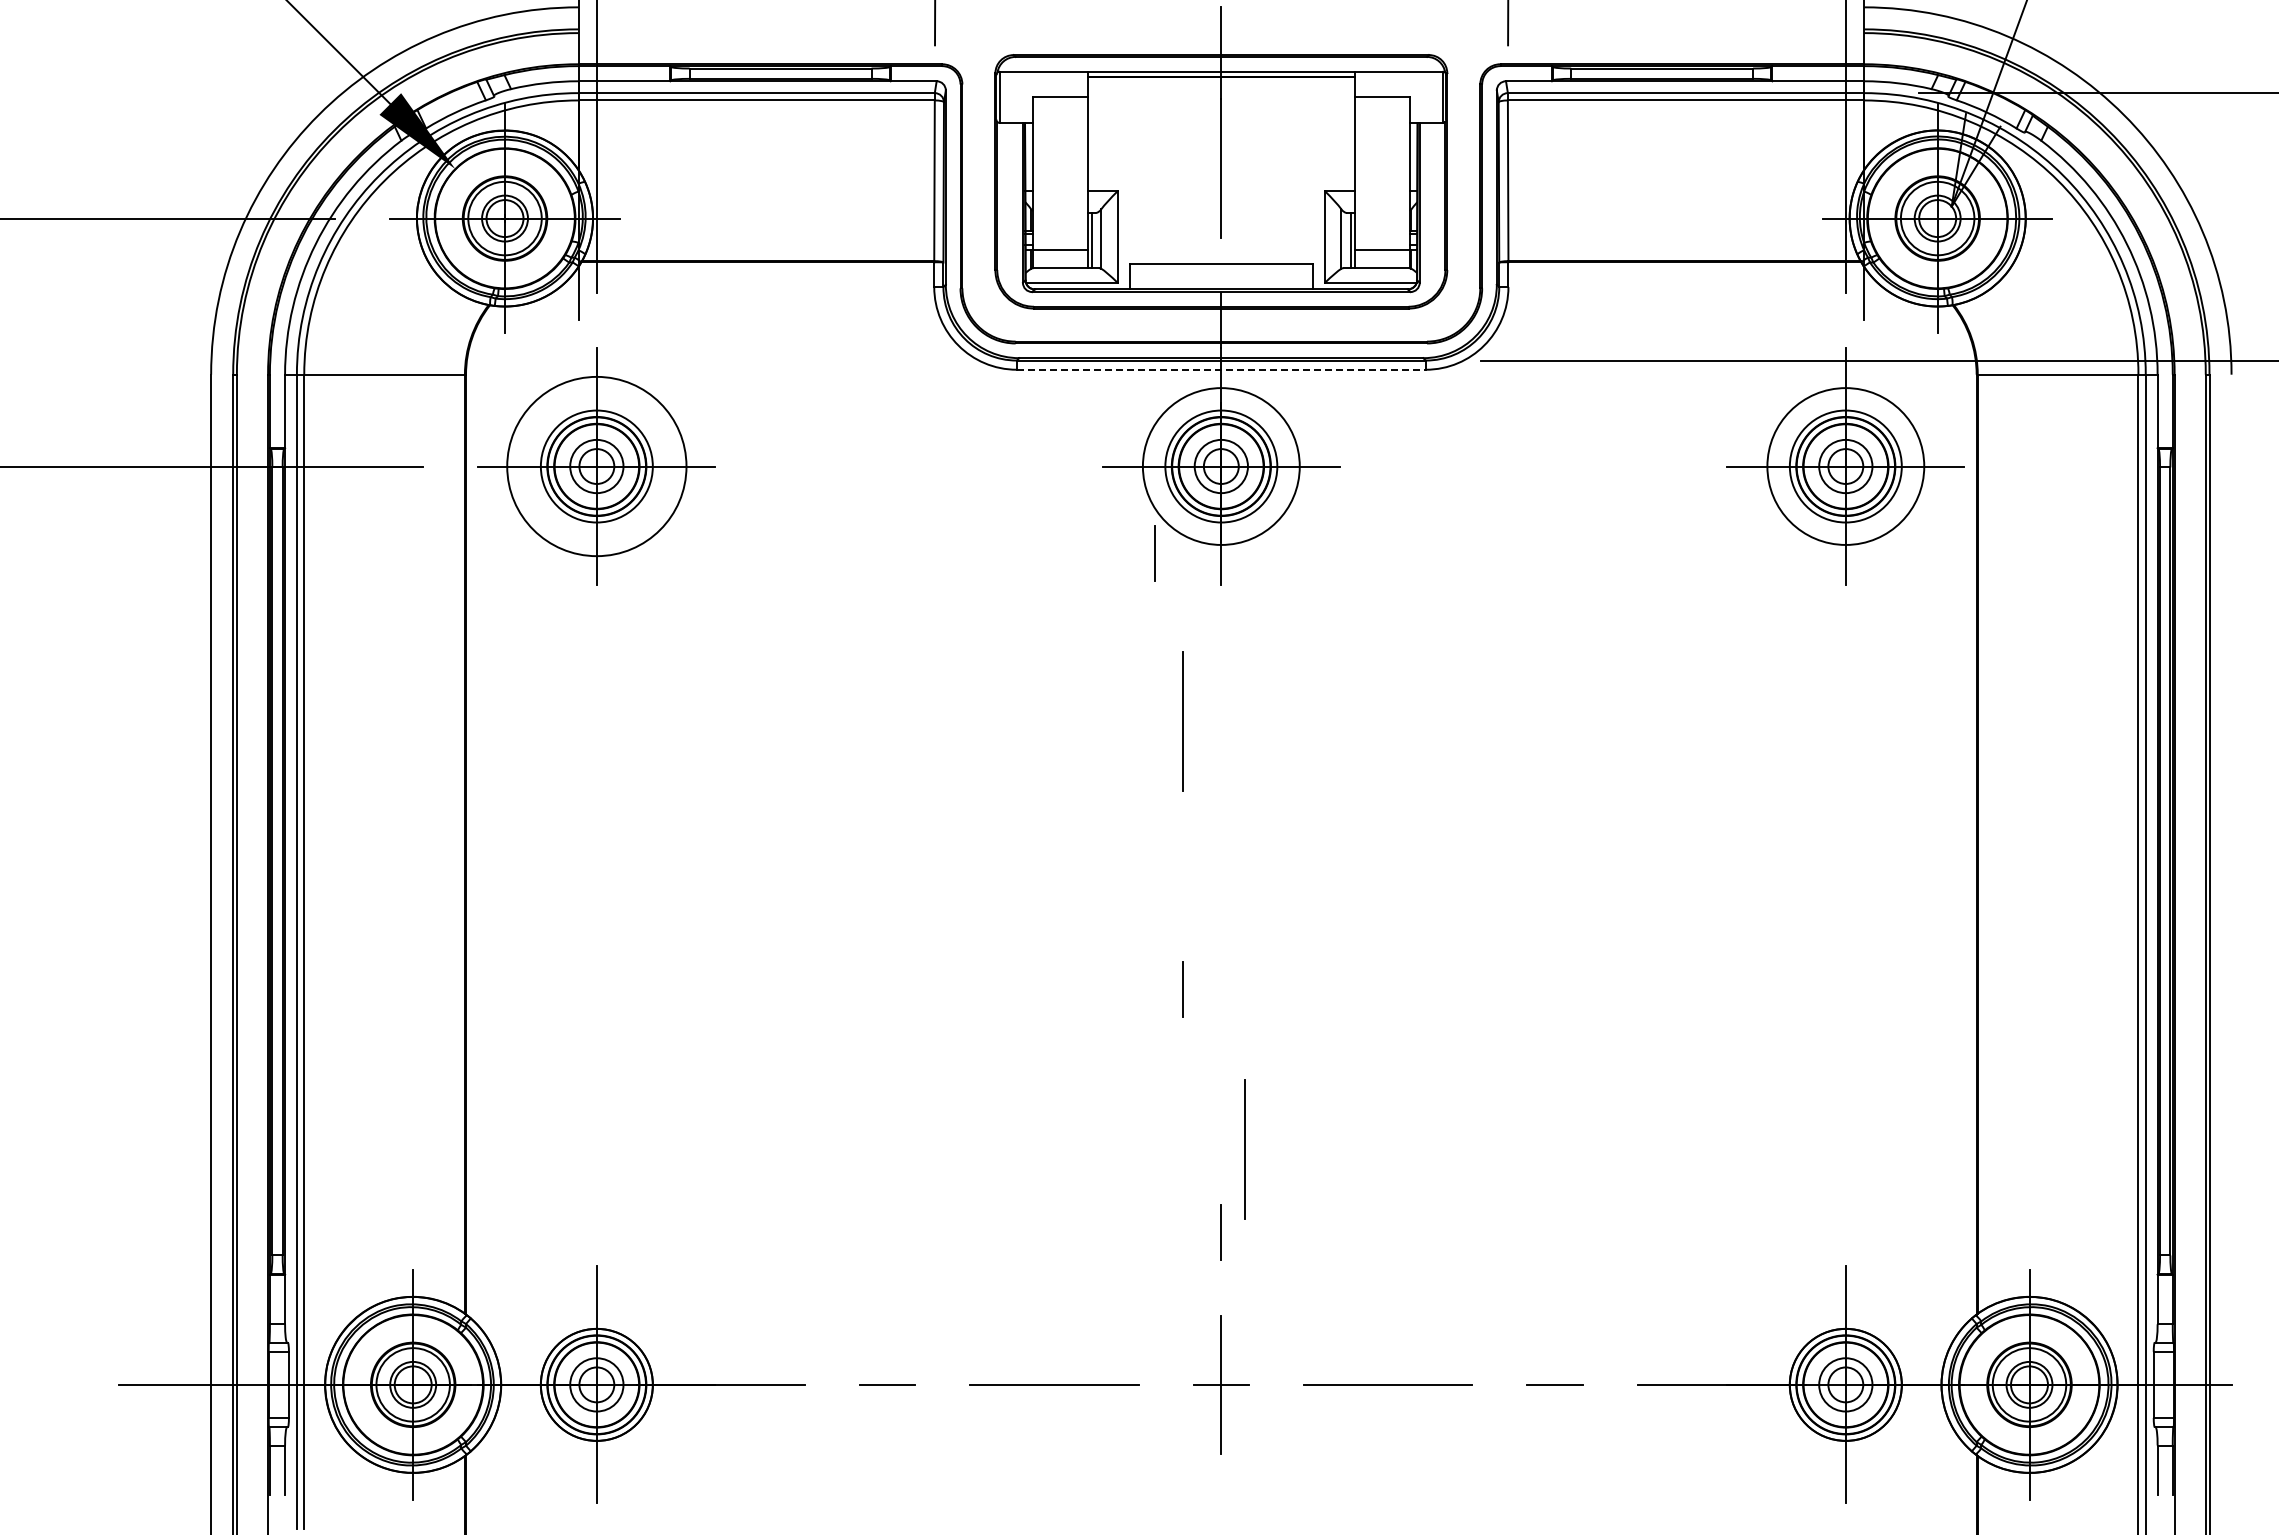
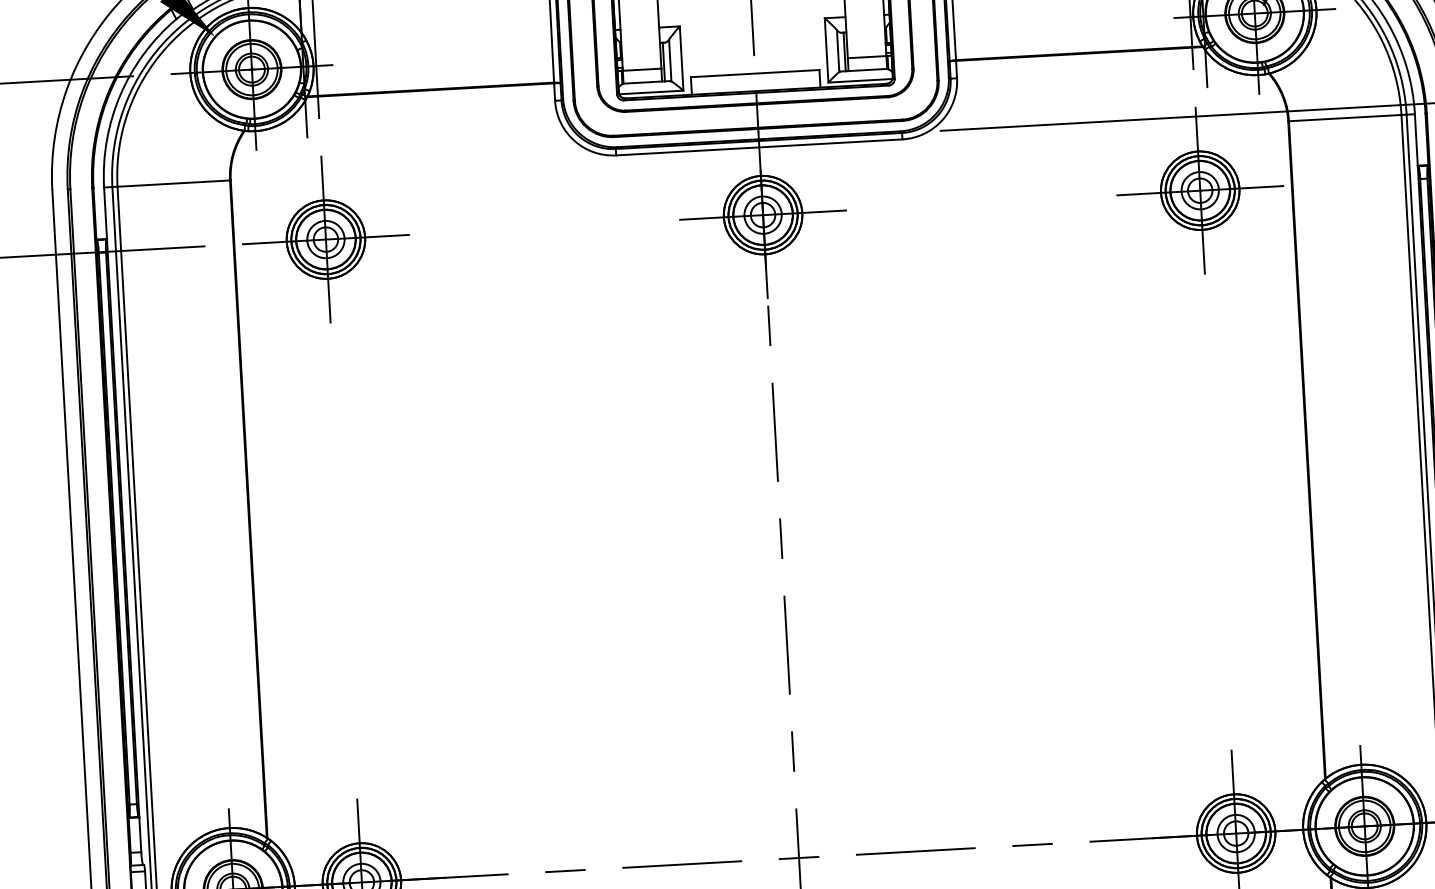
line: (1221, 369) -> (759, 147), dashed -> solid
circle: (596, 466) -> (325, 239), size x0.62
circle: (1221, 466) -> (763, 215), size x0.71
circle: (1845, 466) -> (1200, 190), size x0.71
line: (1154, 553) -> (768, 325), moved
line: (1182, 721) -> (774, 432), moved
line: (1182, 989) -> (780, 538), moved
line: (1244, 1149) -> (786, 644), moved

